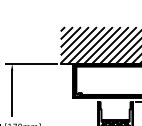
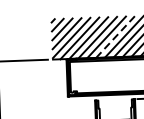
line: (118, 45) -> (116, 36), solid -> dashed

